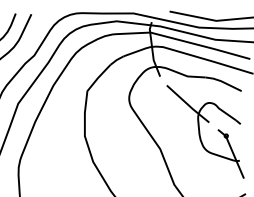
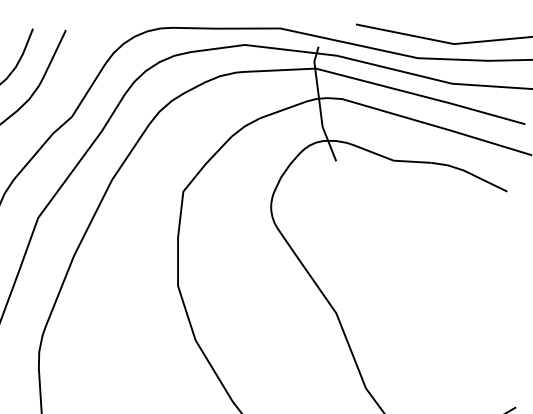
part: (205, 131) -> (431, 276), removed

